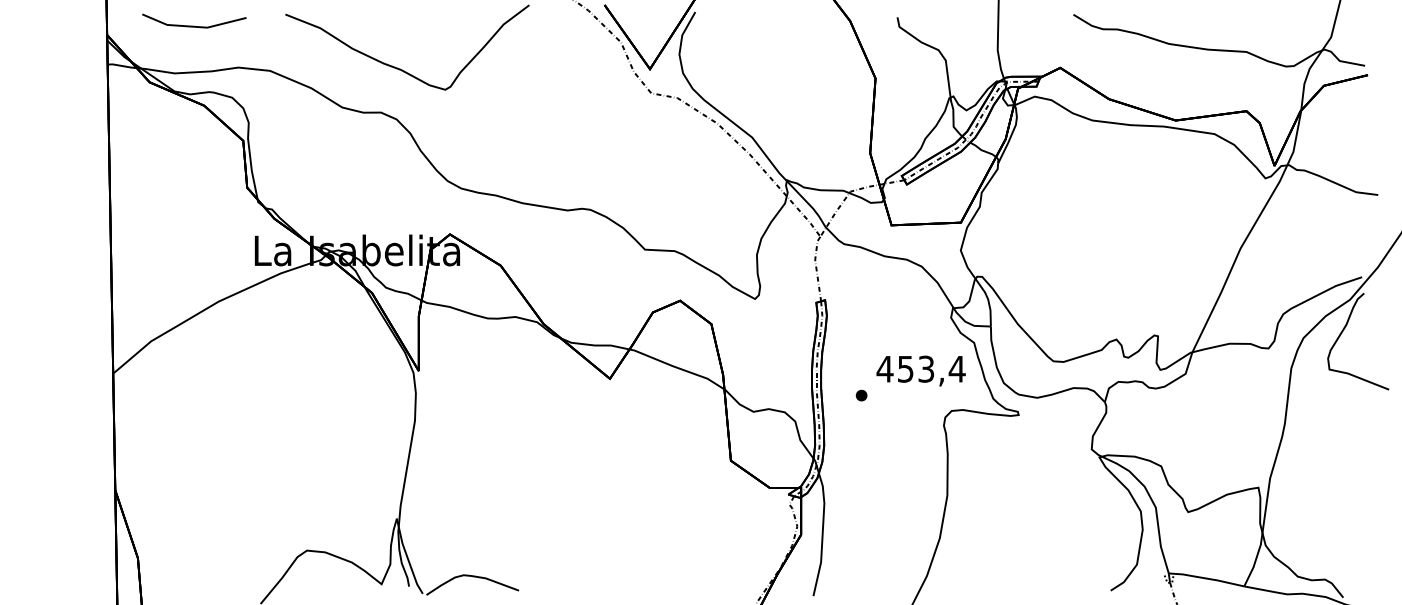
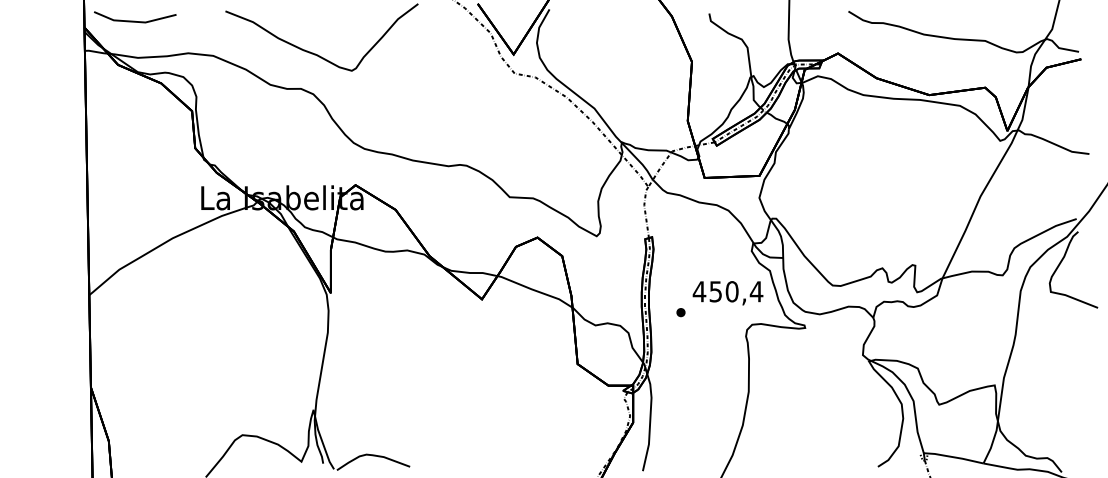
line: (194, 25) -> (135, 20), moved
text: (926, 368) -> (732, 291), 453,4 -> 450,4

